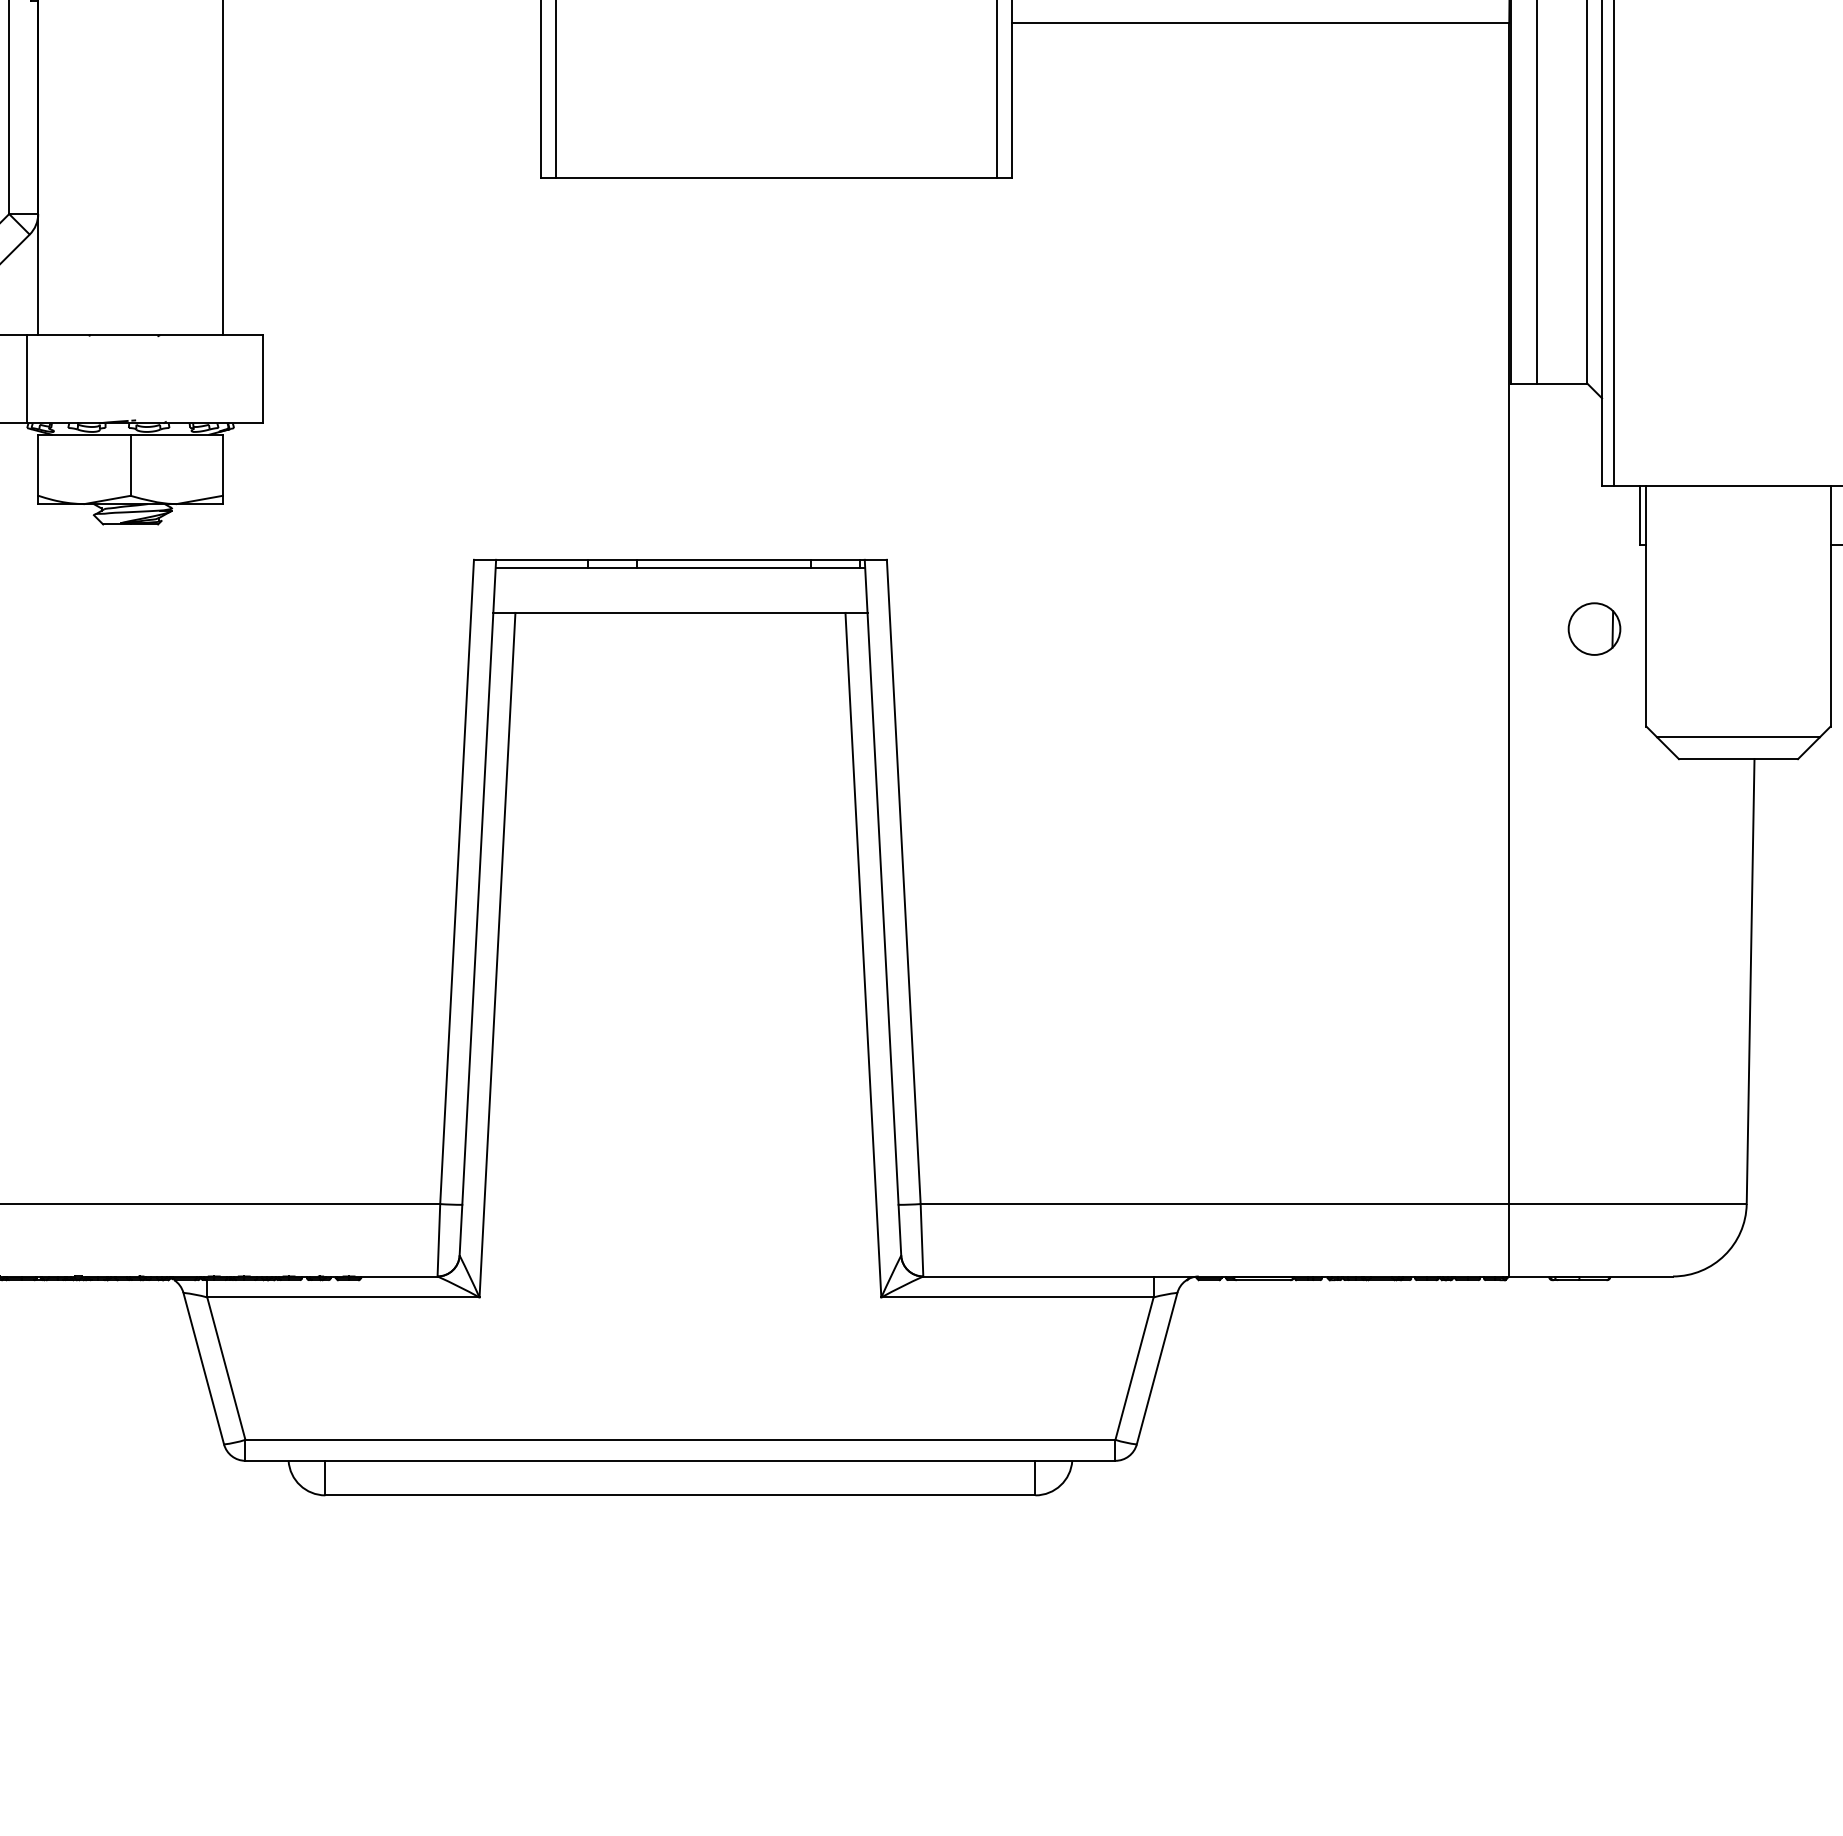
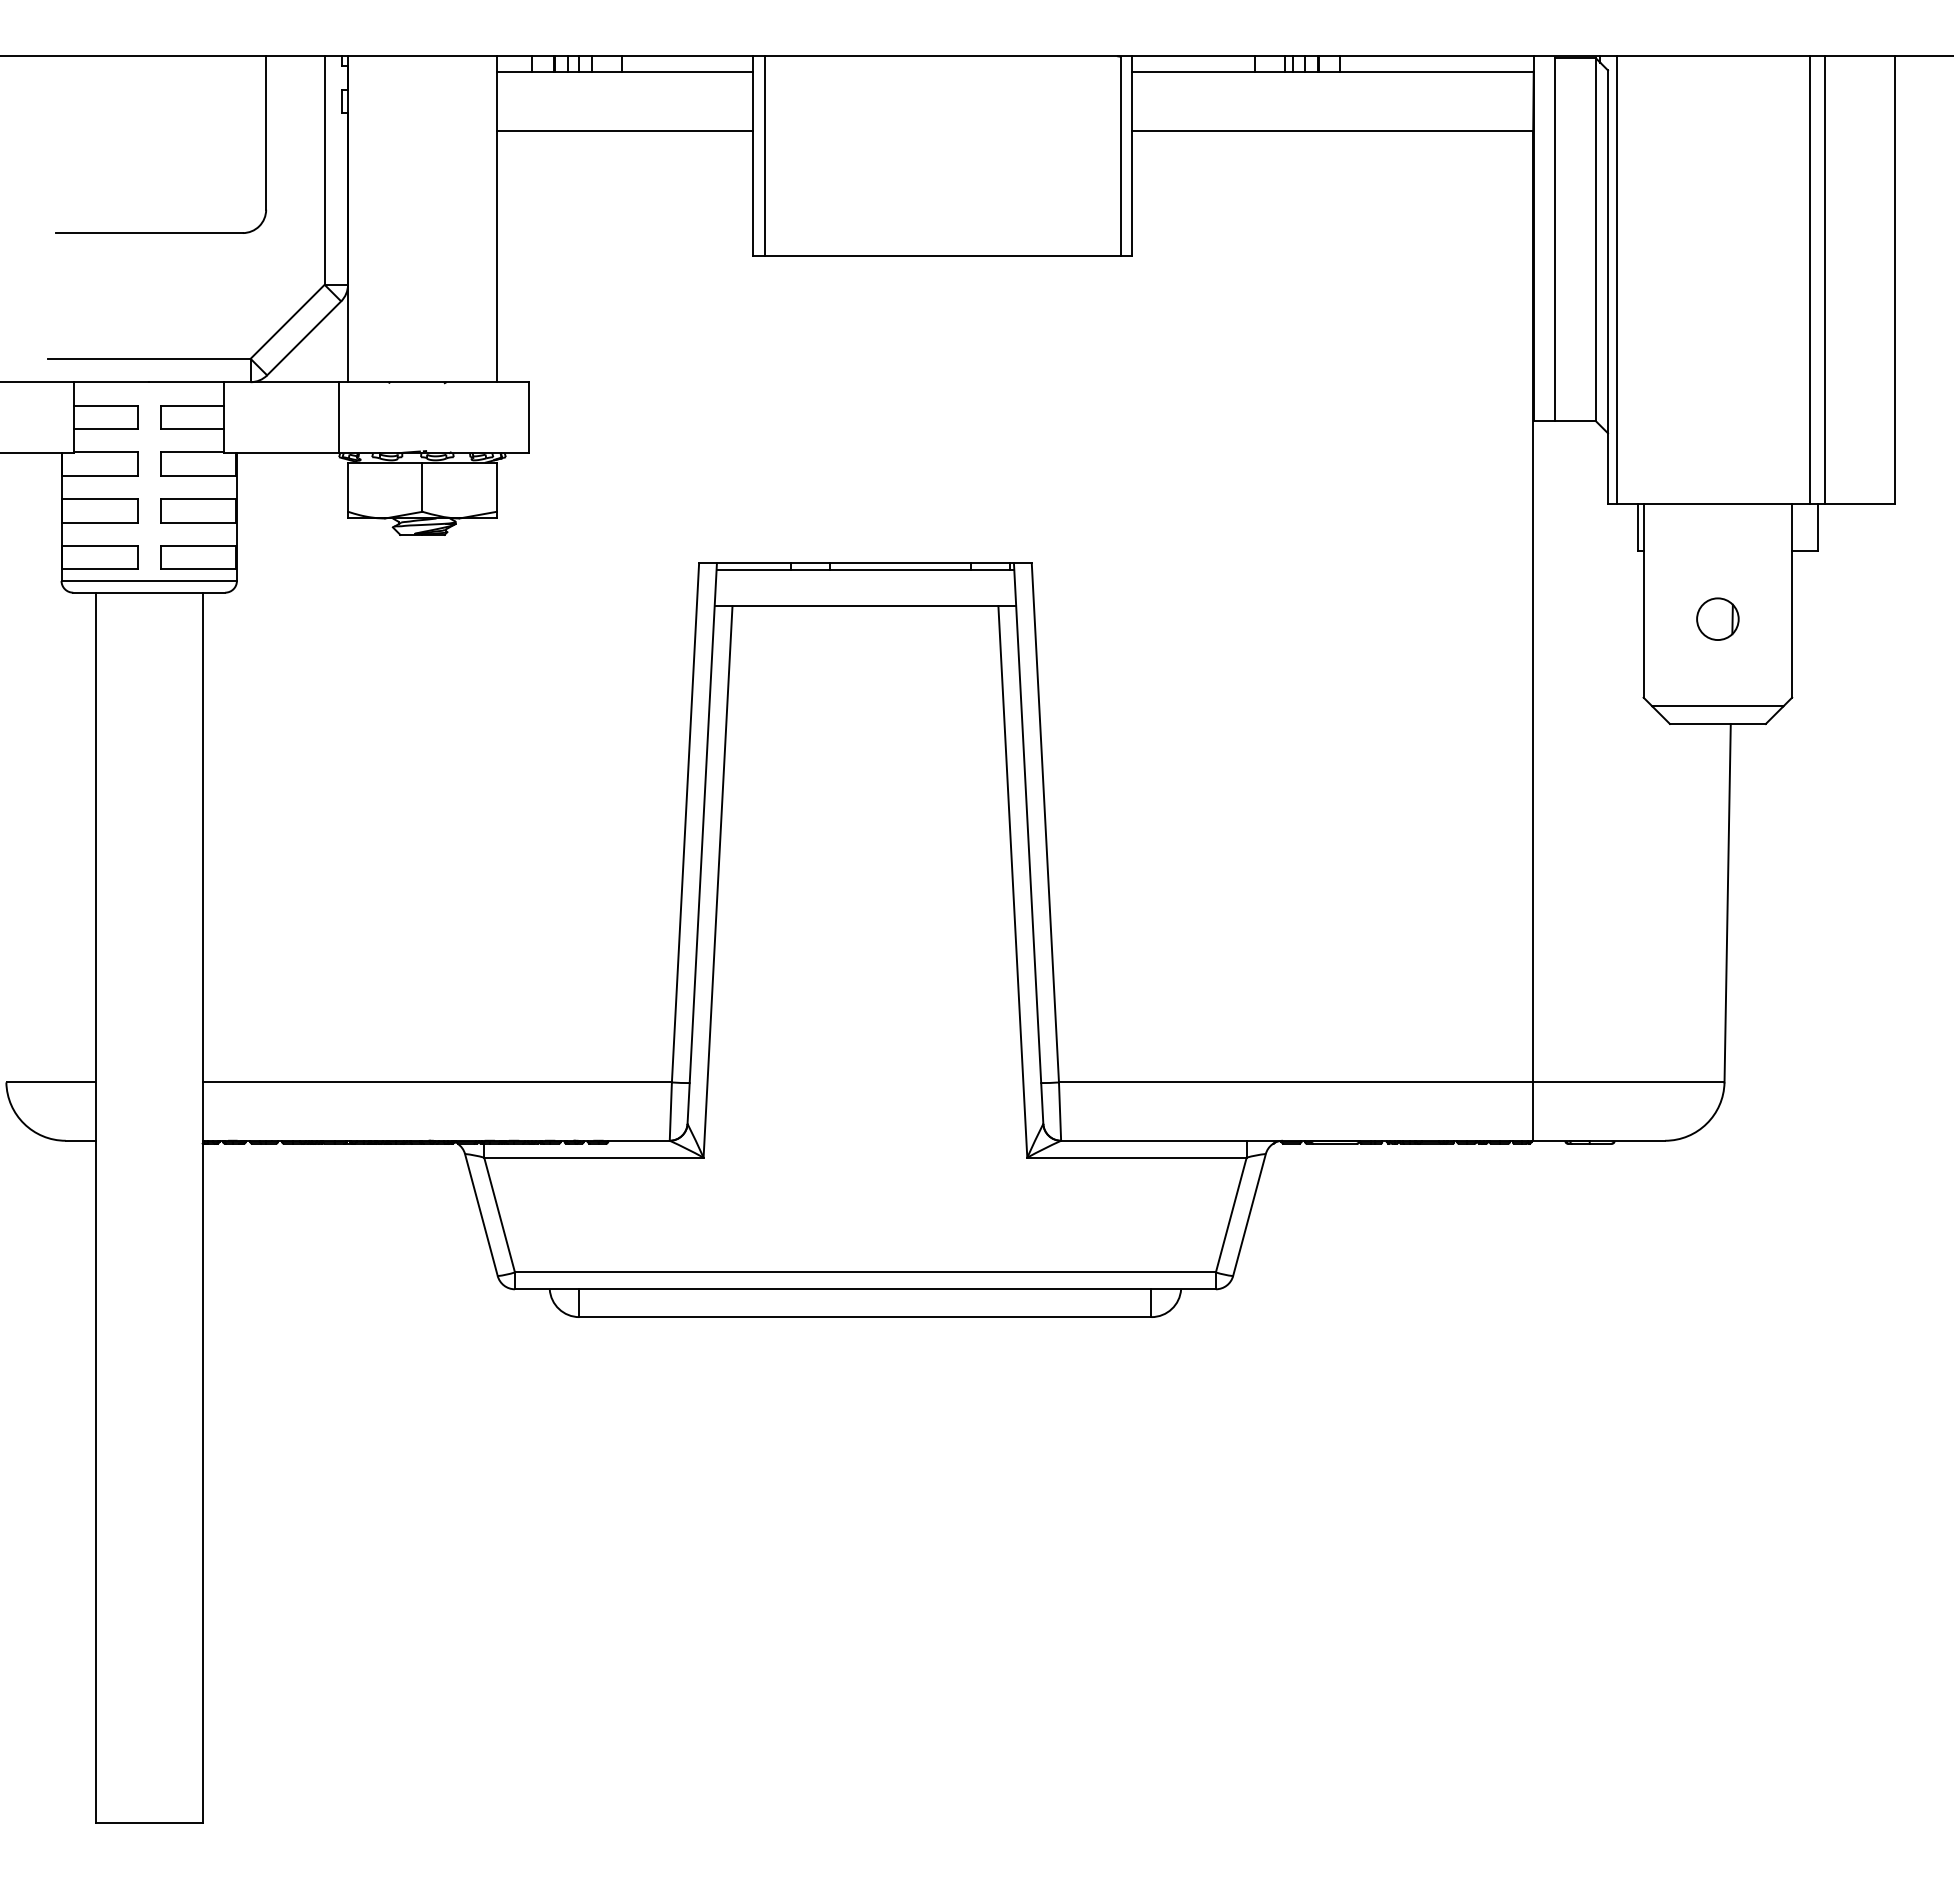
line: (381, 22) -> (624, 130), added
part: (1594, 628) -> (1717, 618), moved

